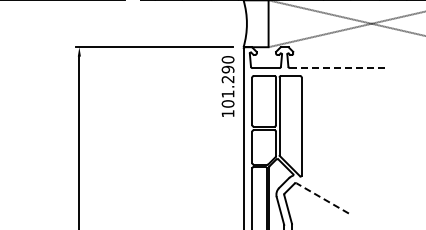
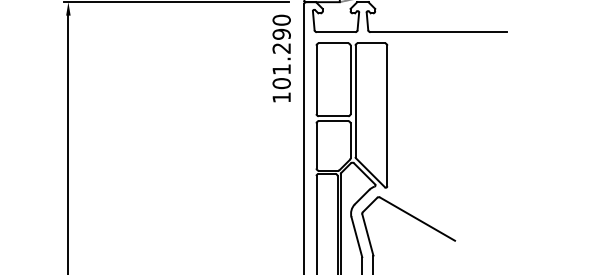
line: (337, 68) -> (438, 32), dashed -> solid
line: (322, 198) -> (417, 219), dashed -> solid

